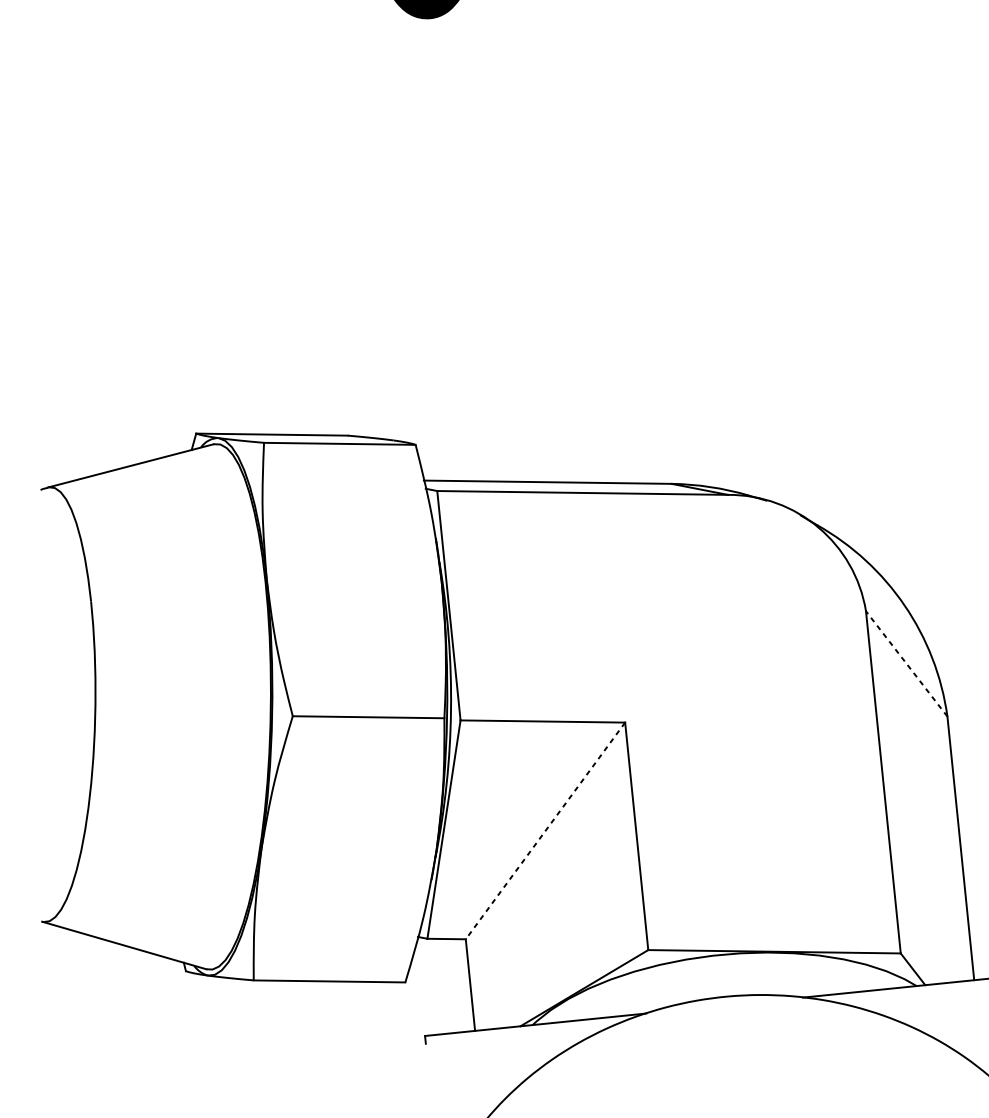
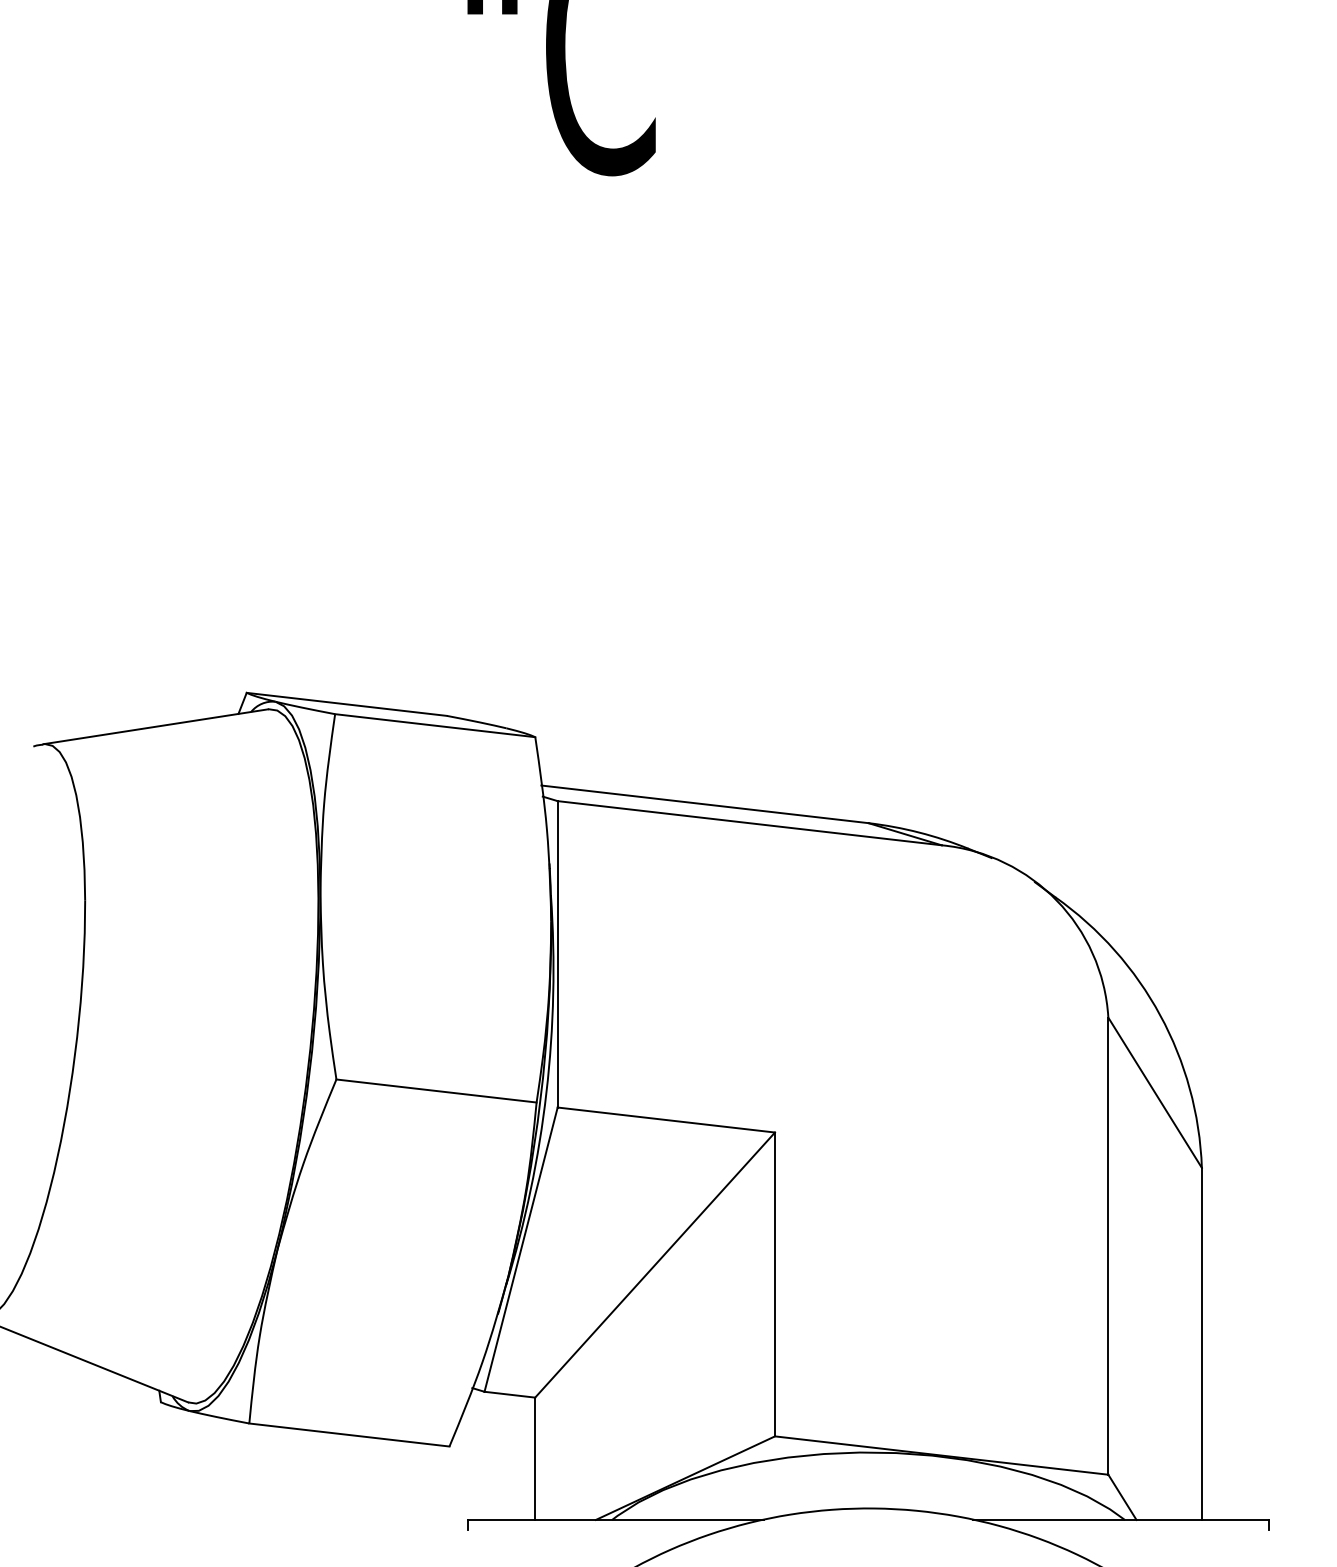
line: (906, 663) -> (1154, 1092), dashed -> solid
line: (545, 831) -> (655, 1265), dashed -> solid

